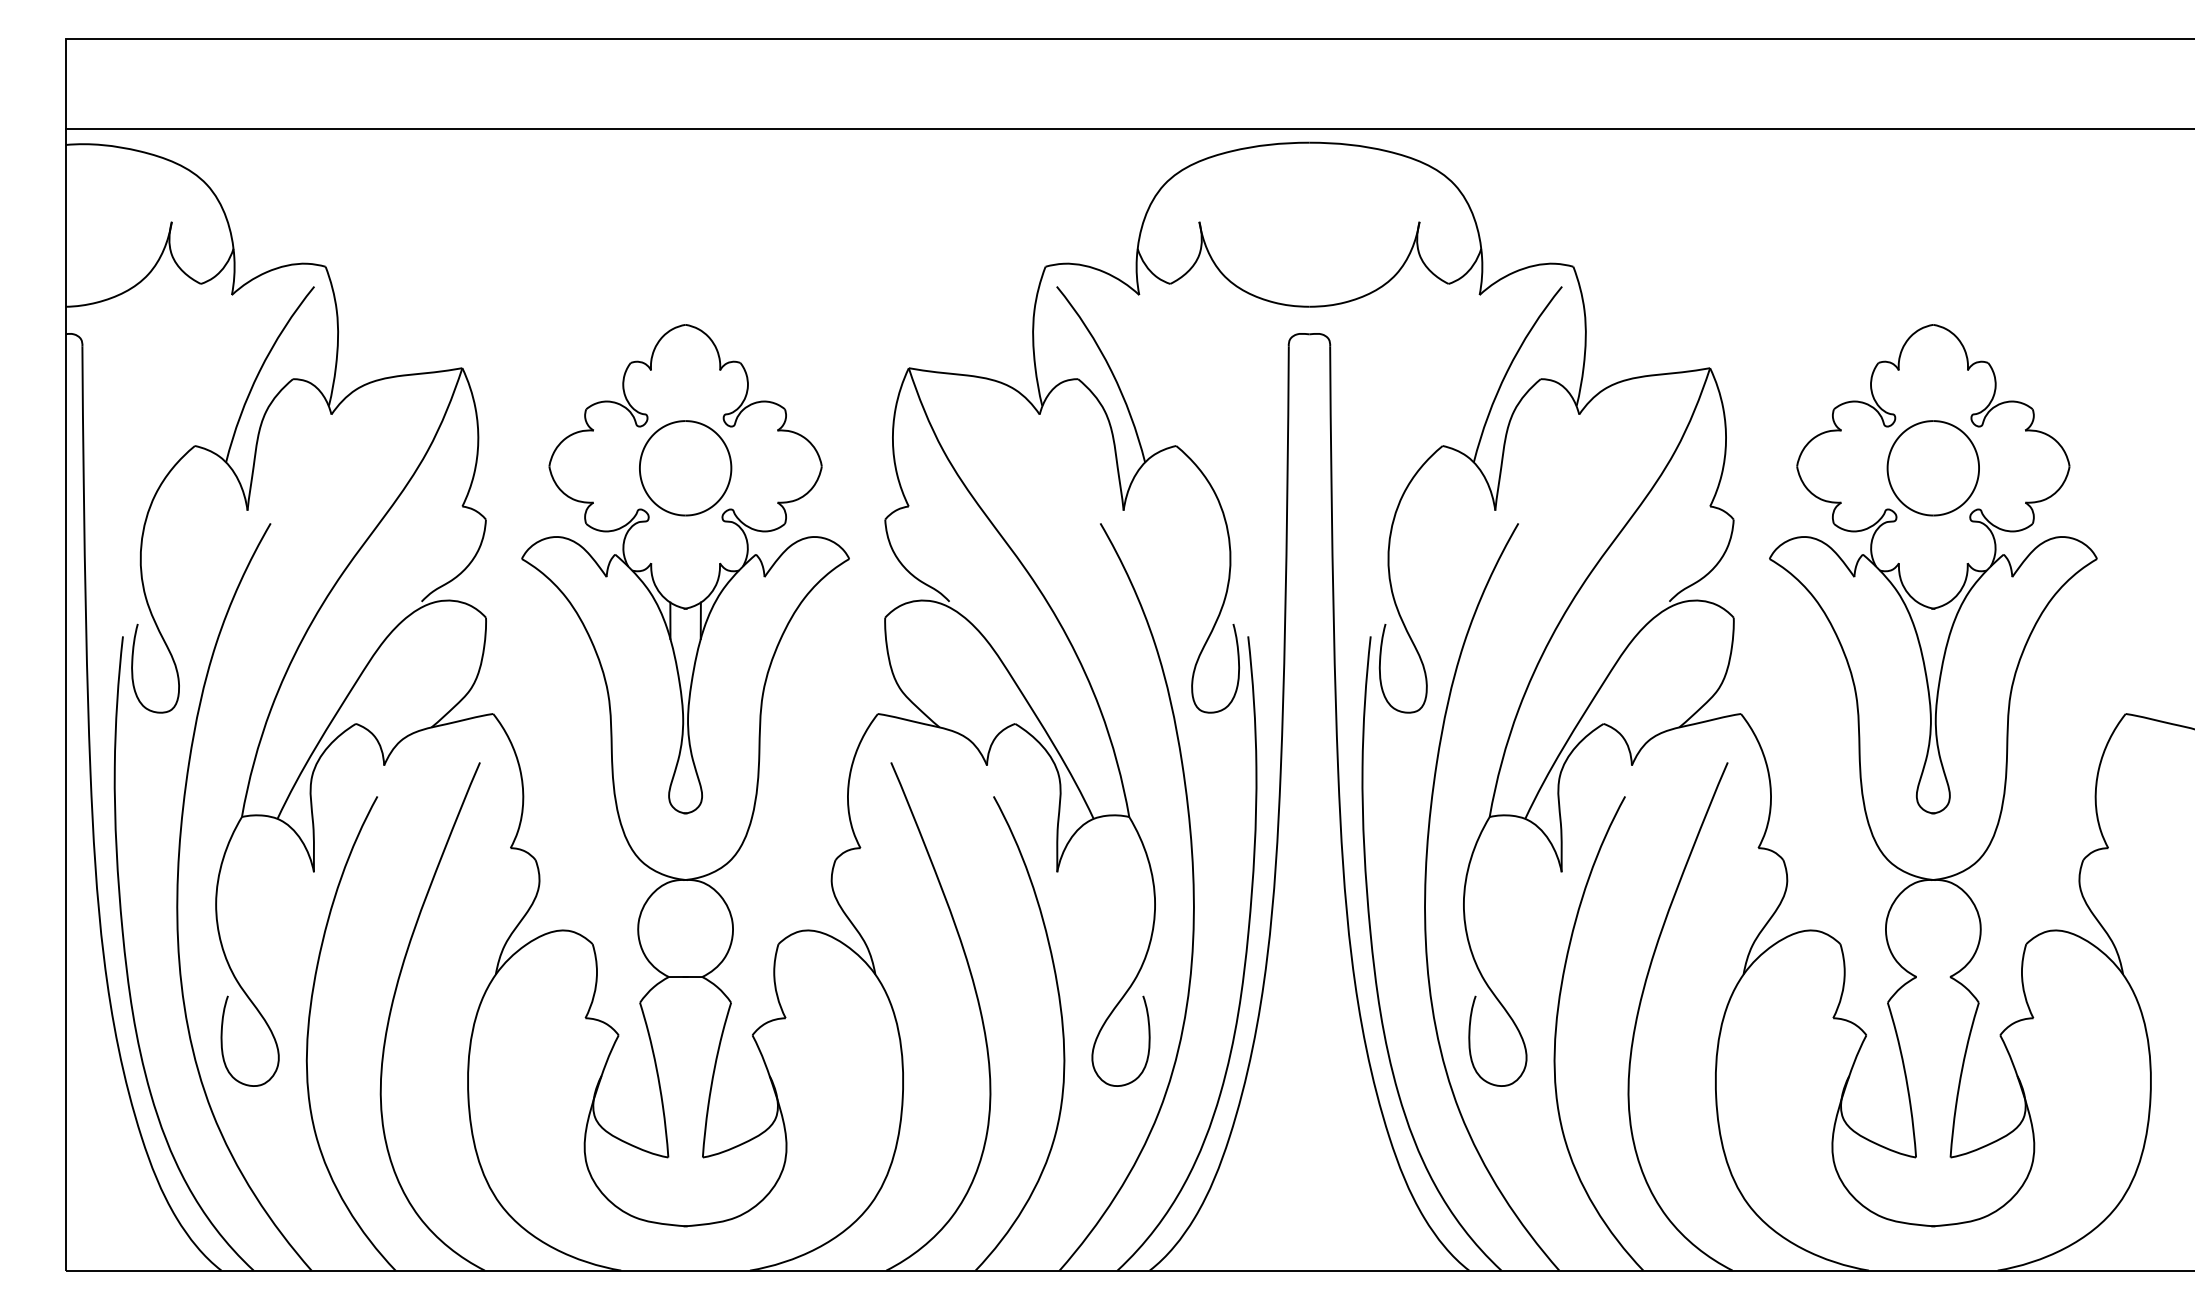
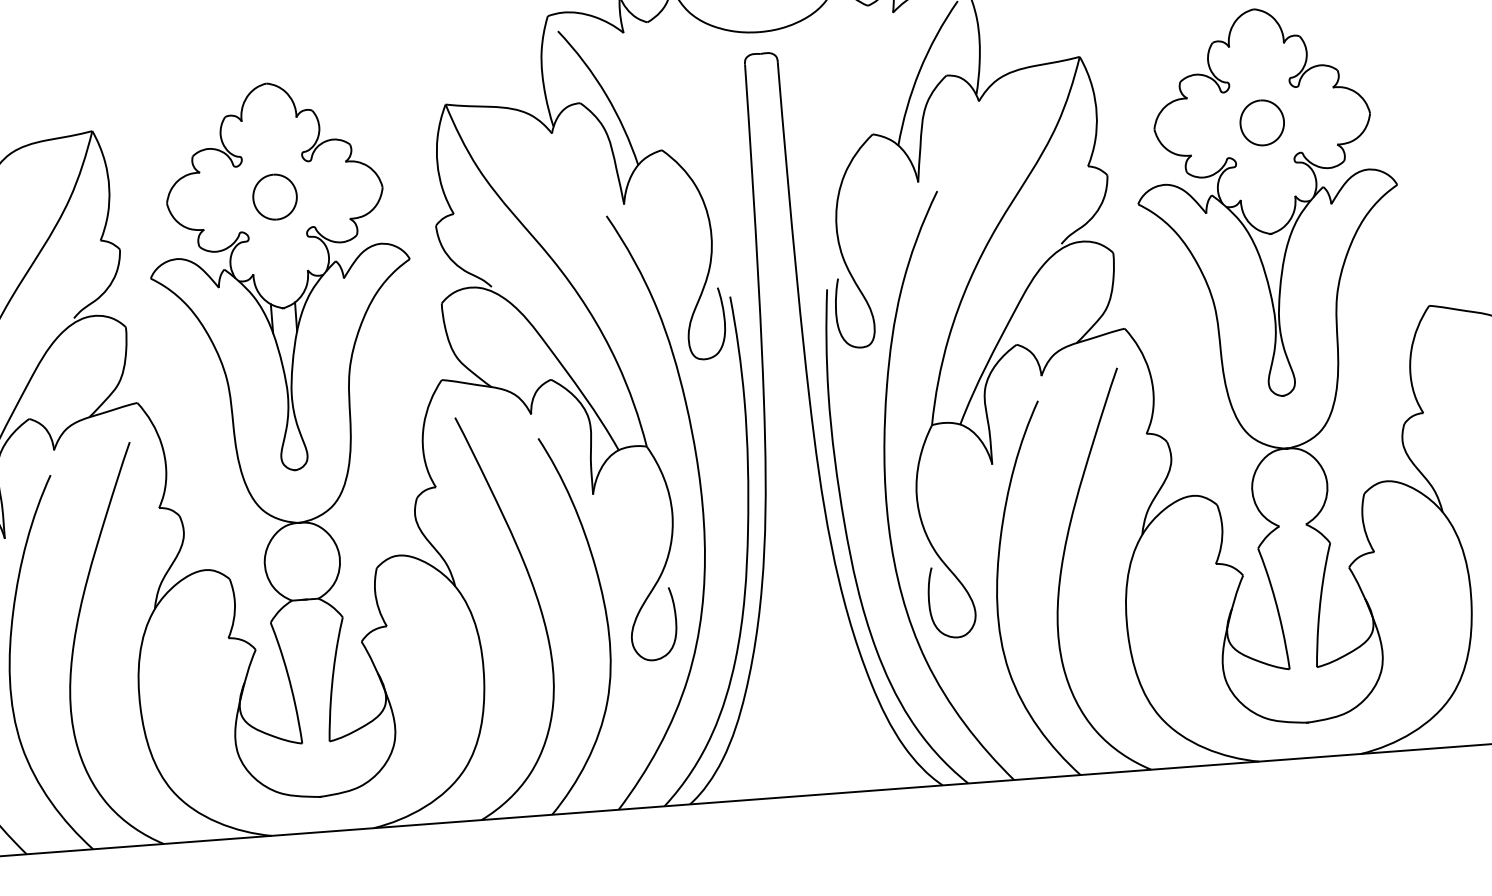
part: (685, 468) -> (274, 197), size x0.6
part: (1932, 468) -> (1261, 123), size x0.6

